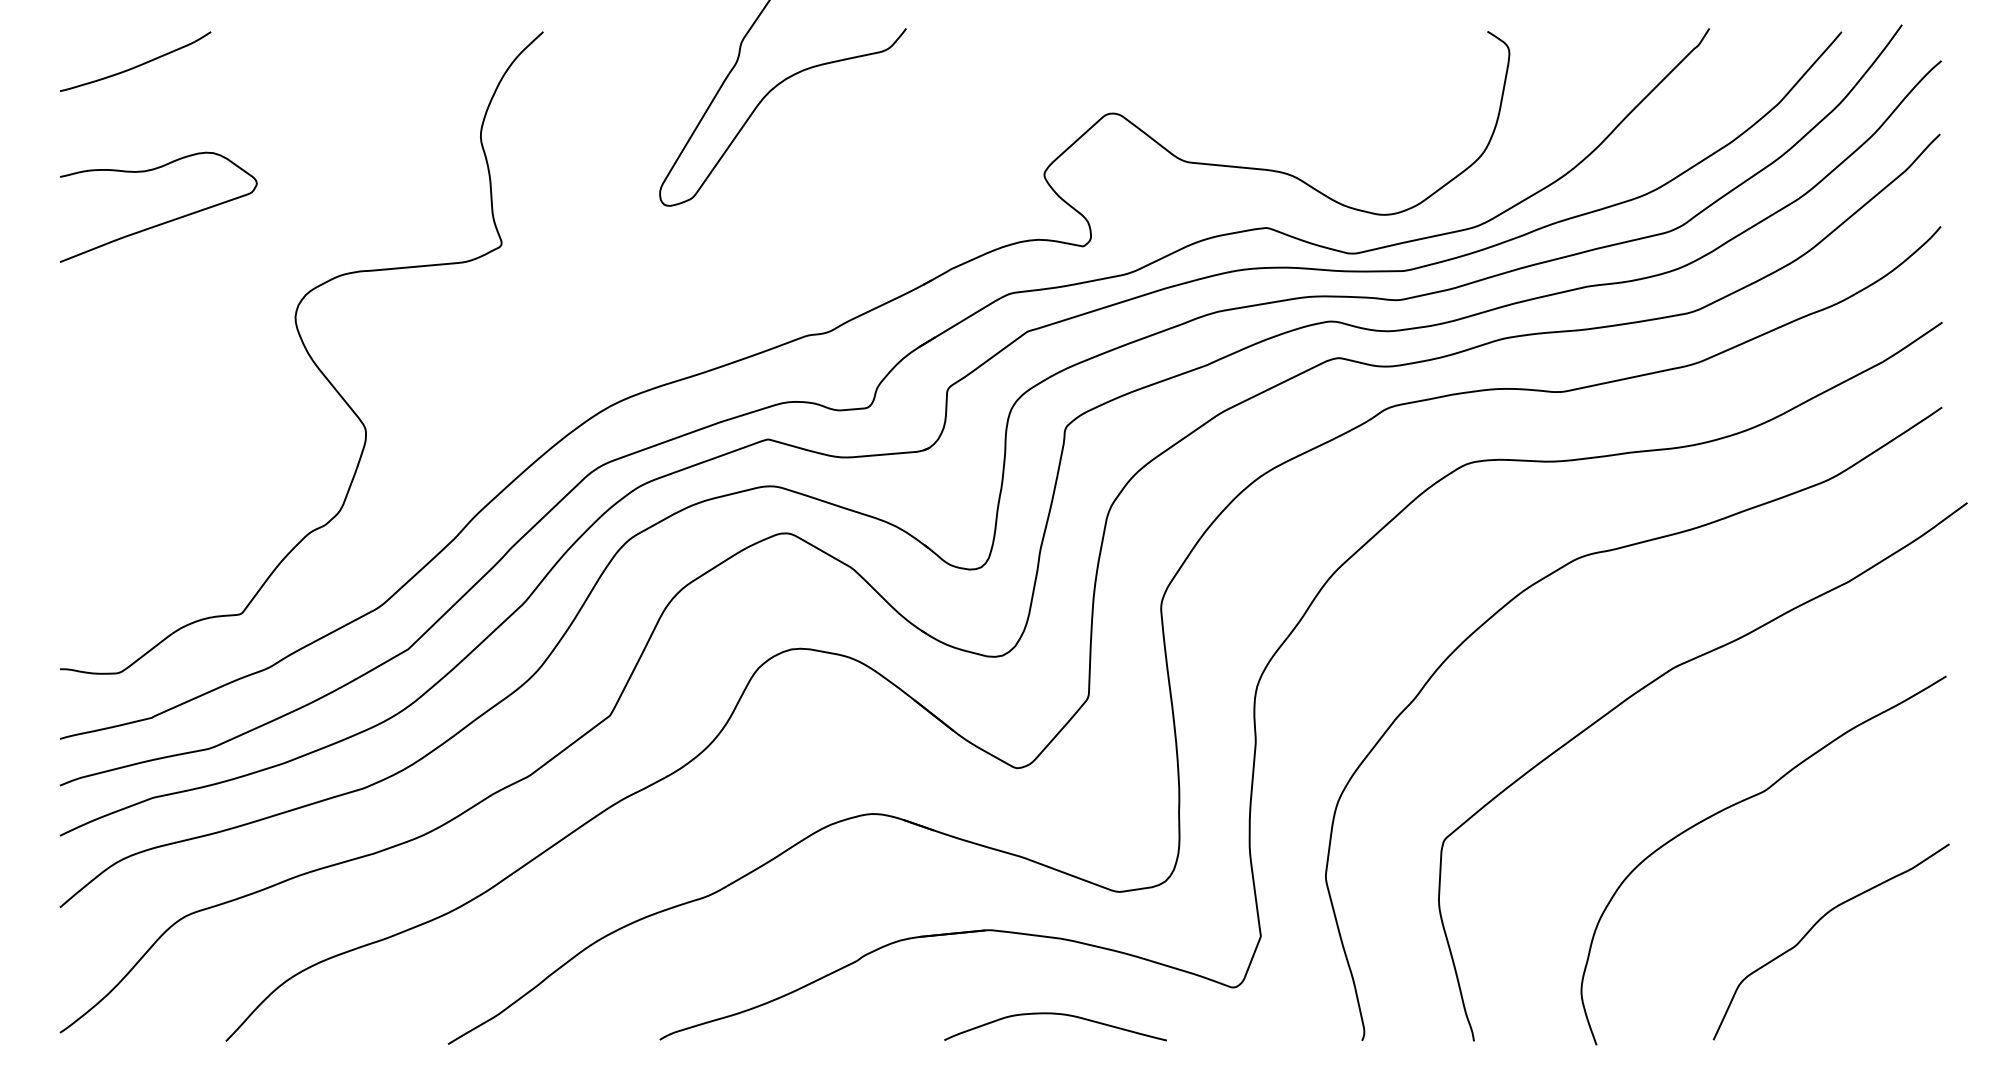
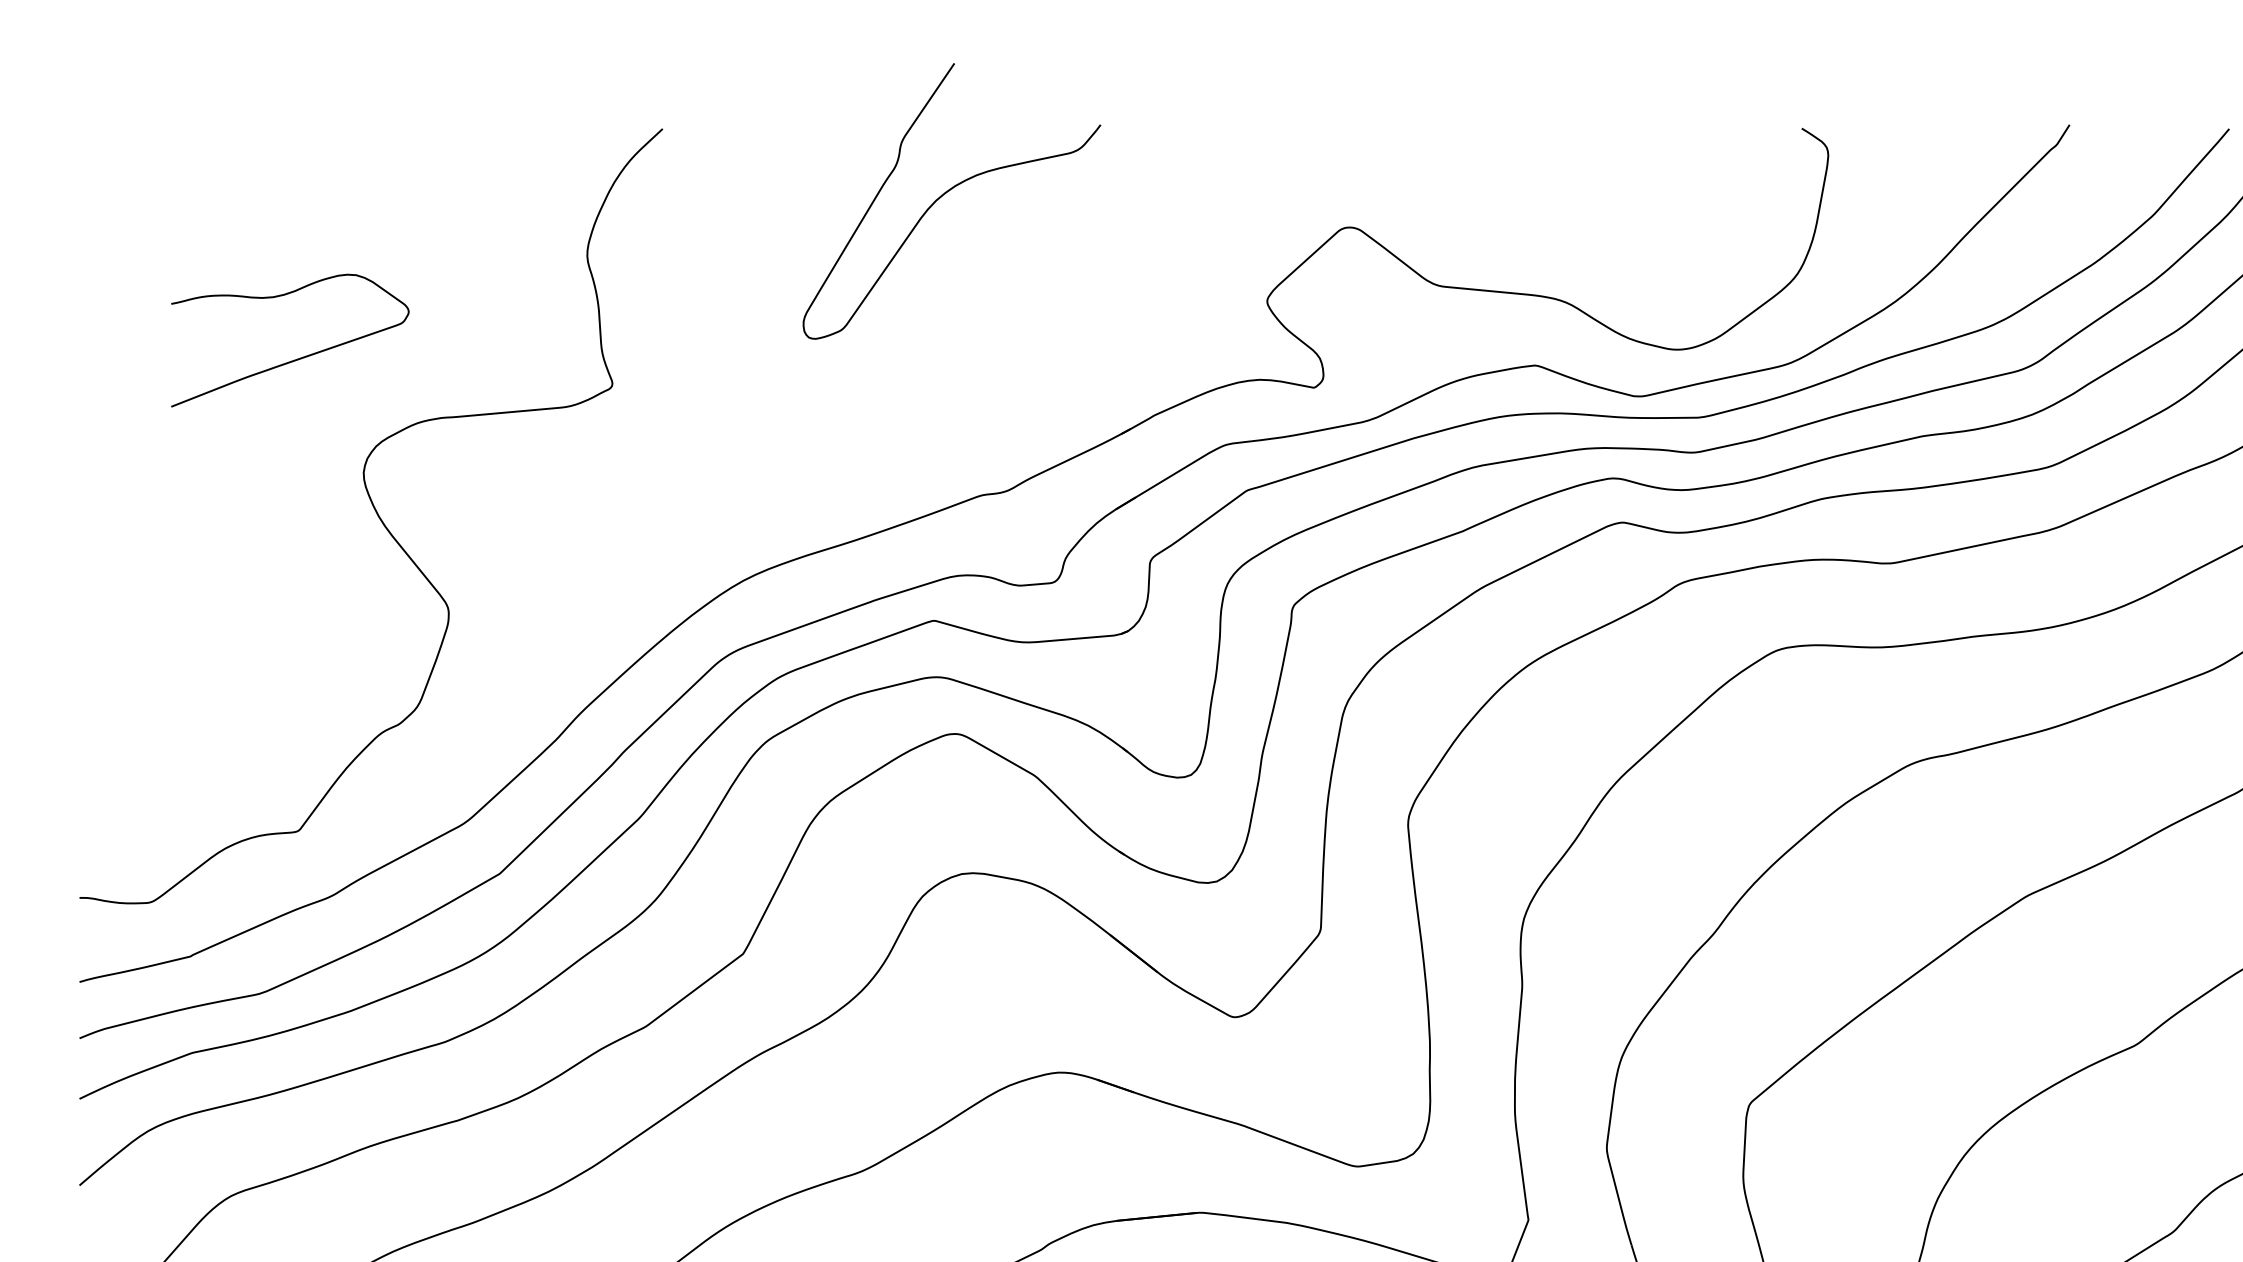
curve: (136, 65) -> (171, 169), removed
curve: (162, 222) -> (294, 358), moved

